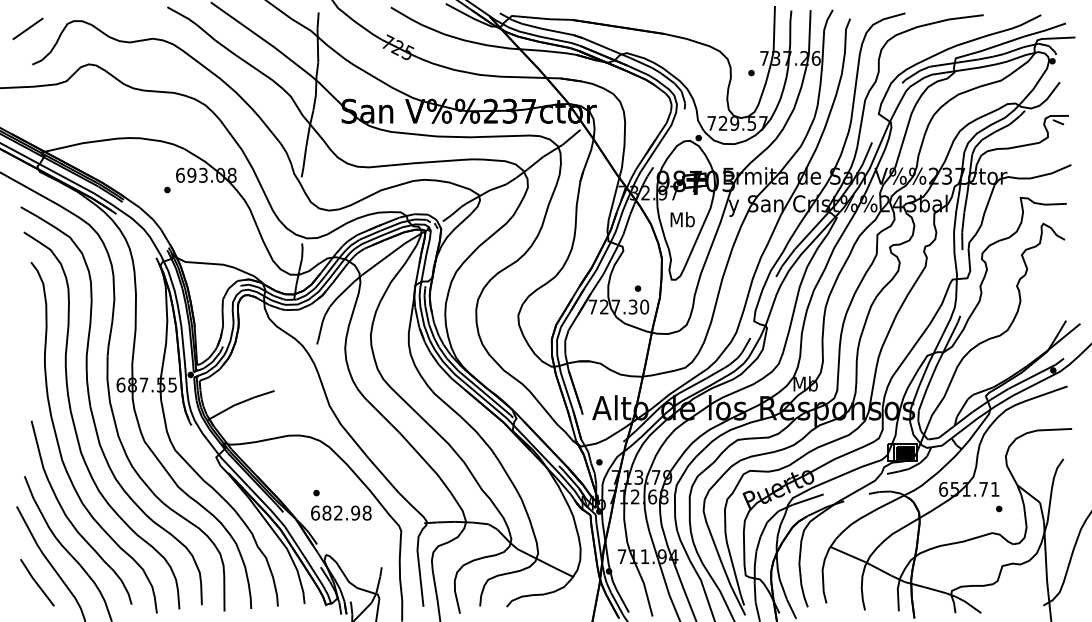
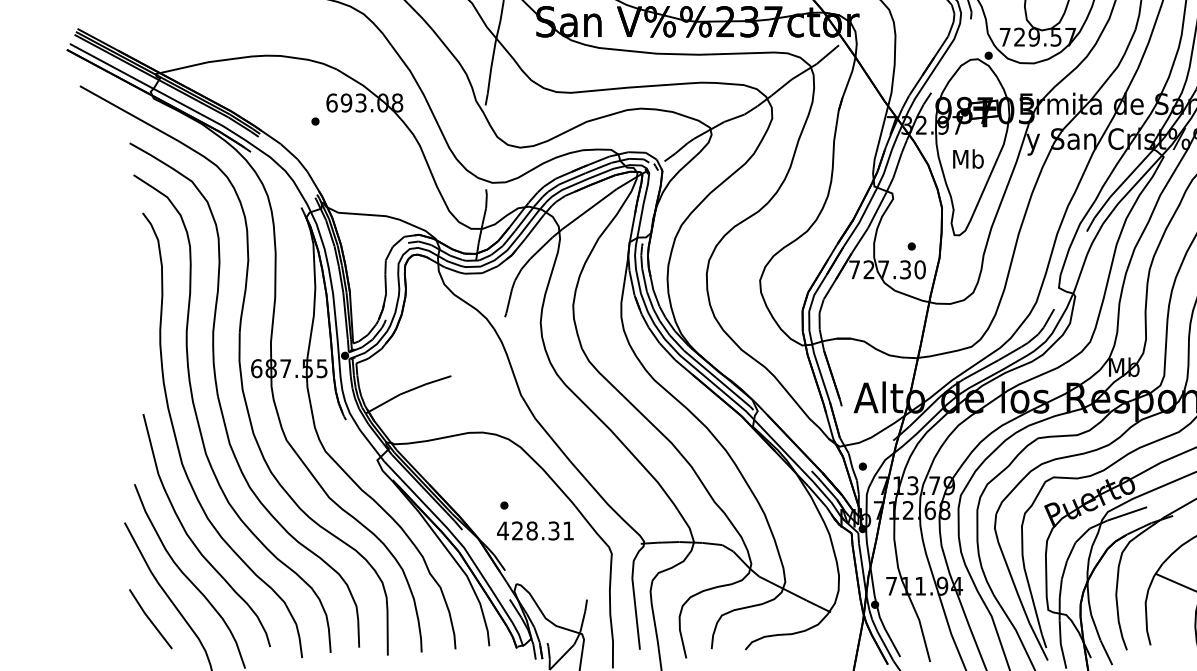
text: (340, 512) -> (534, 530), 682.98 -> 428.31

